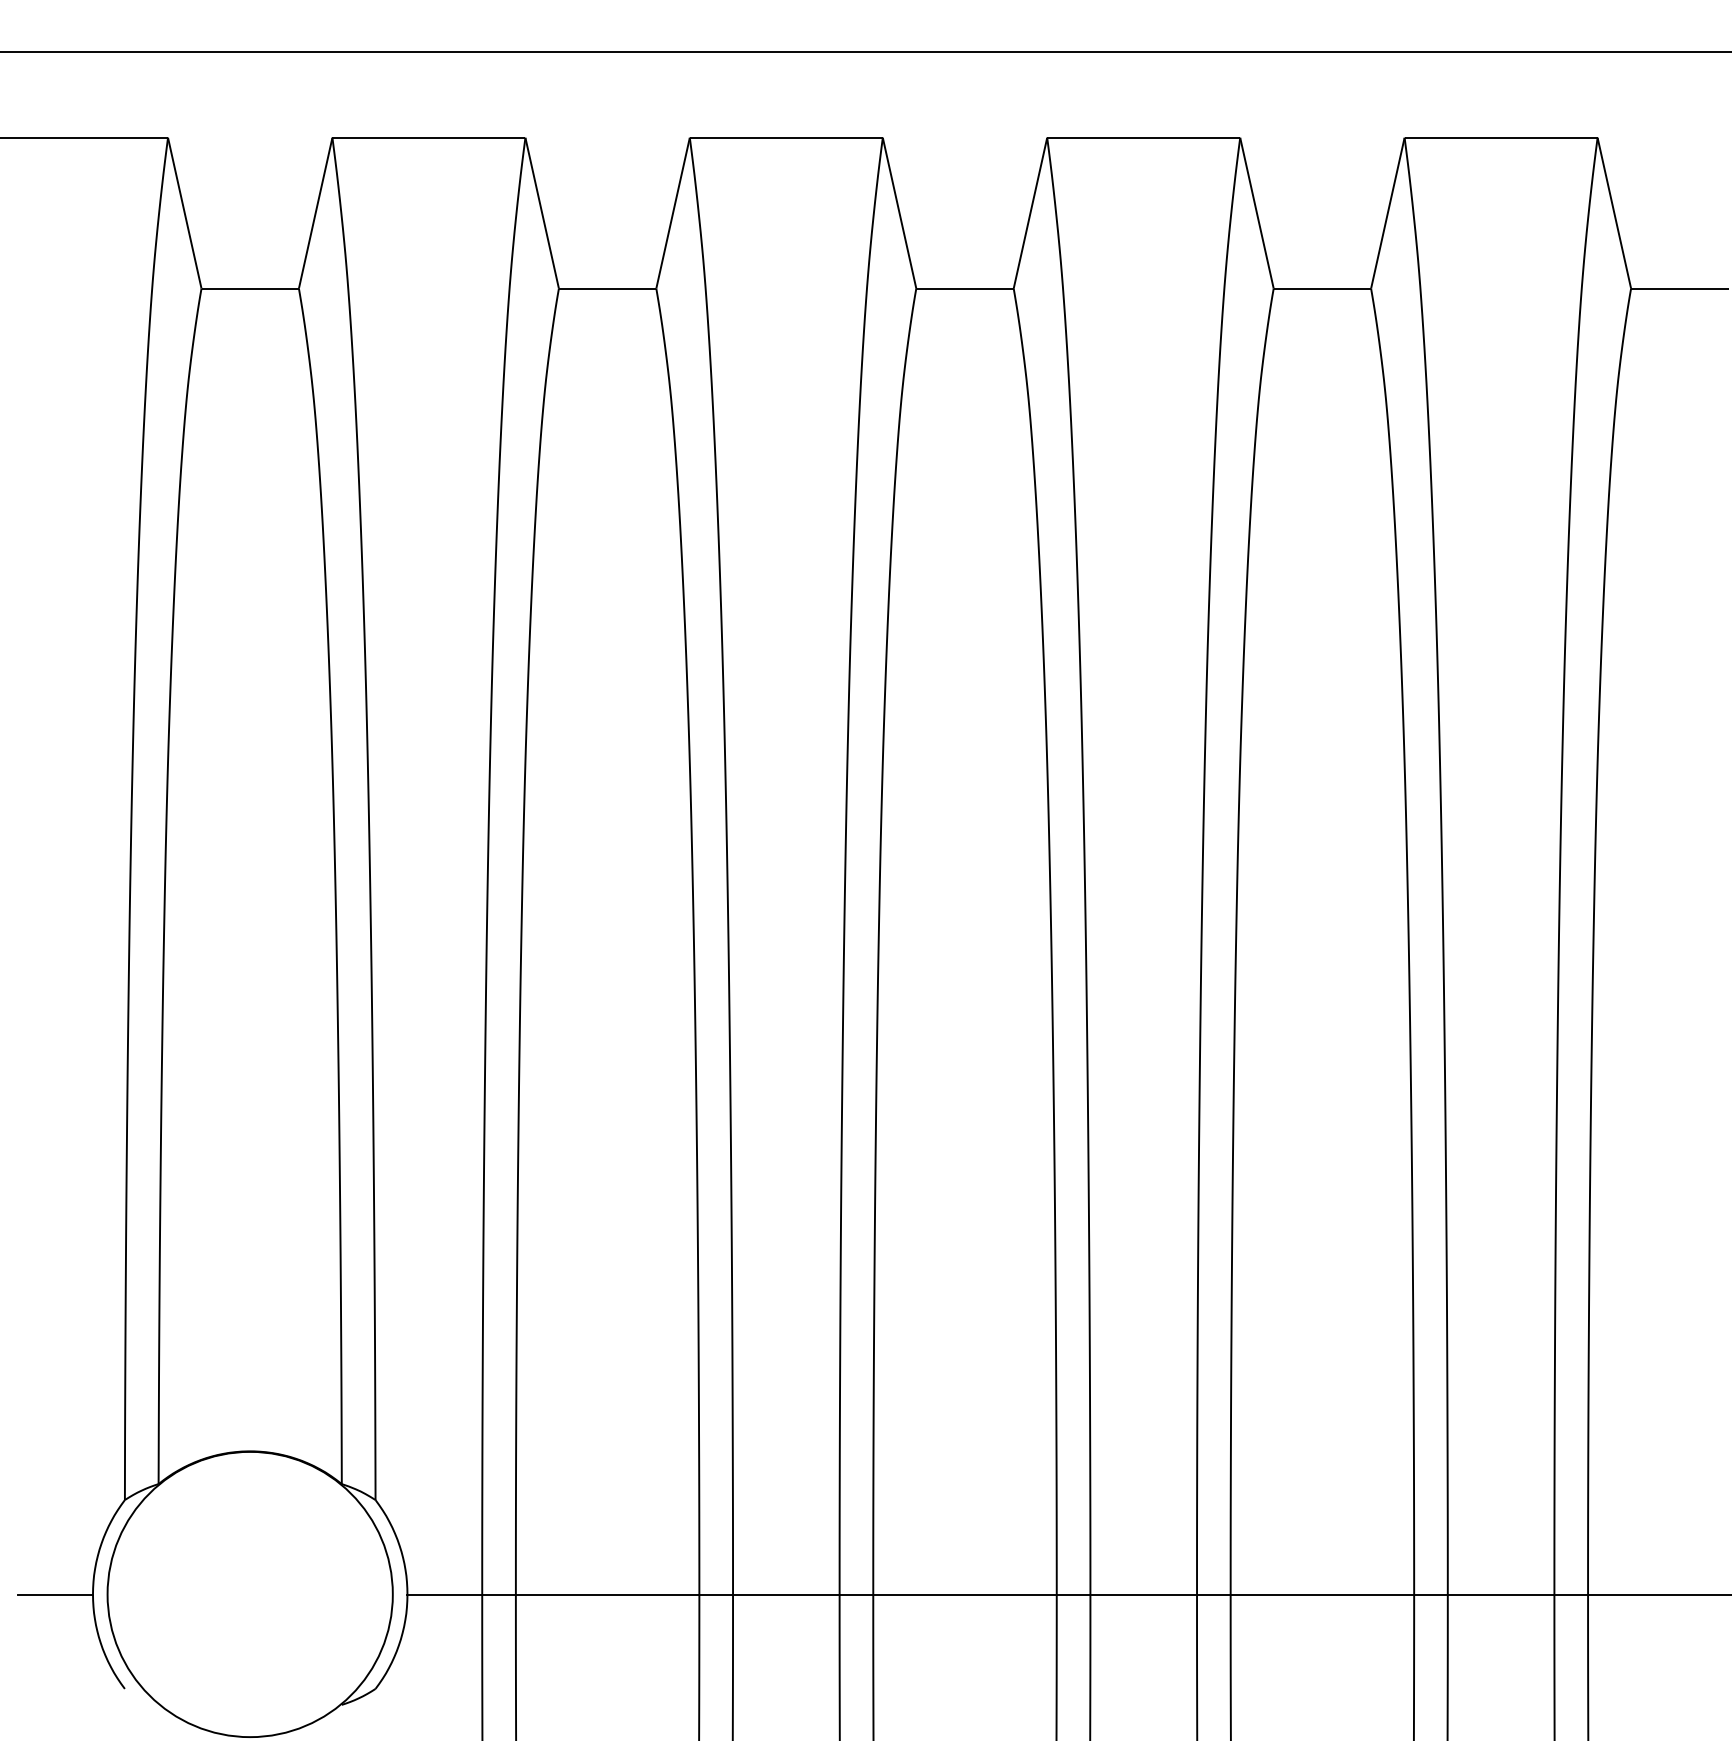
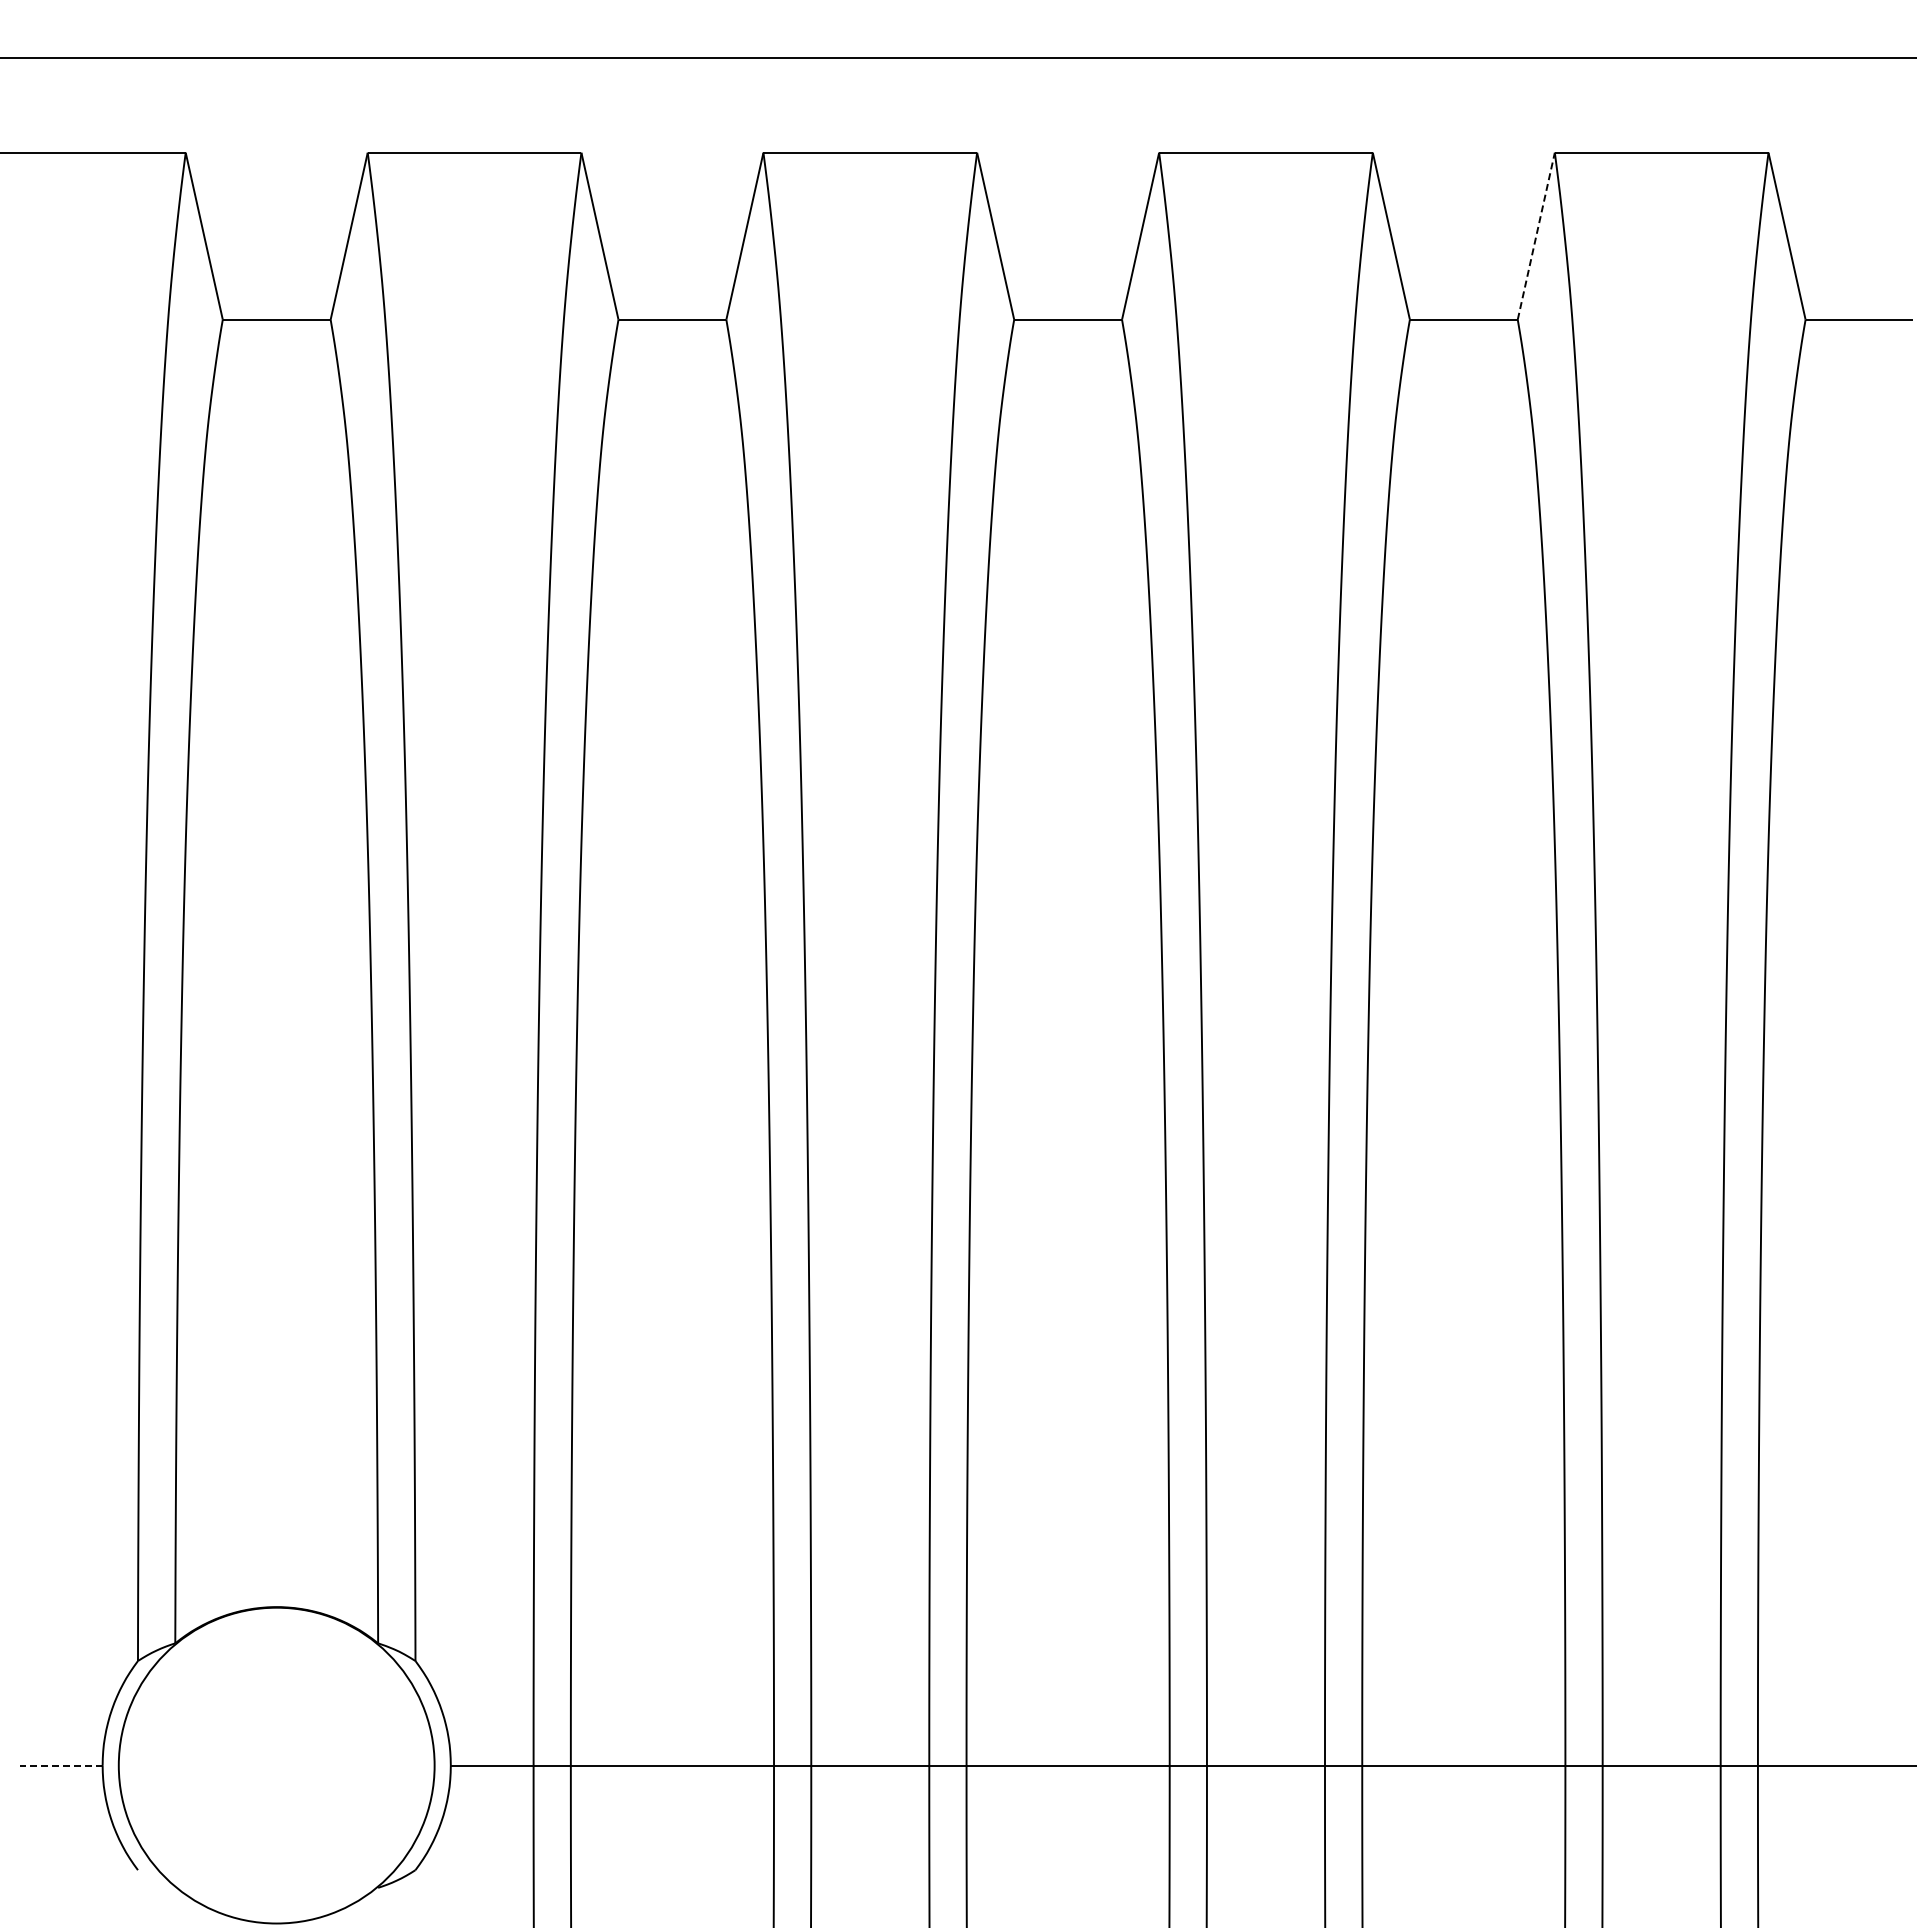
line: (1388, 213) -> (1536, 236), solid -> dashed
line: (54, 1594) -> (60, 1765), solid -> dashed

